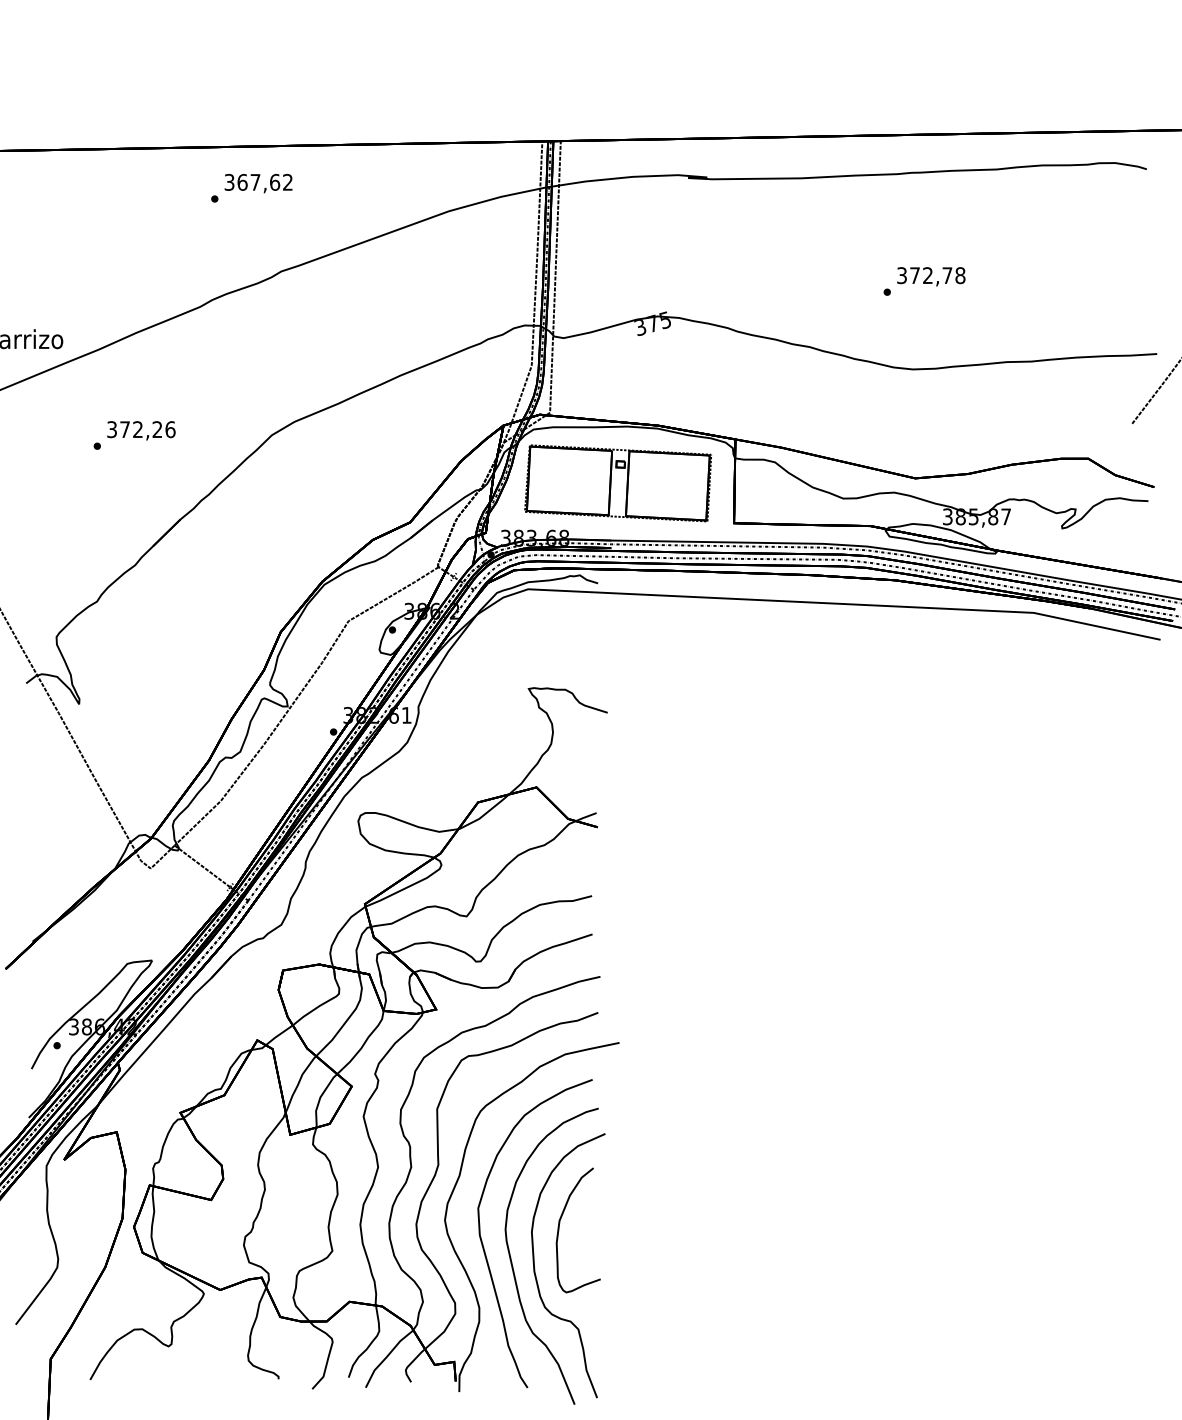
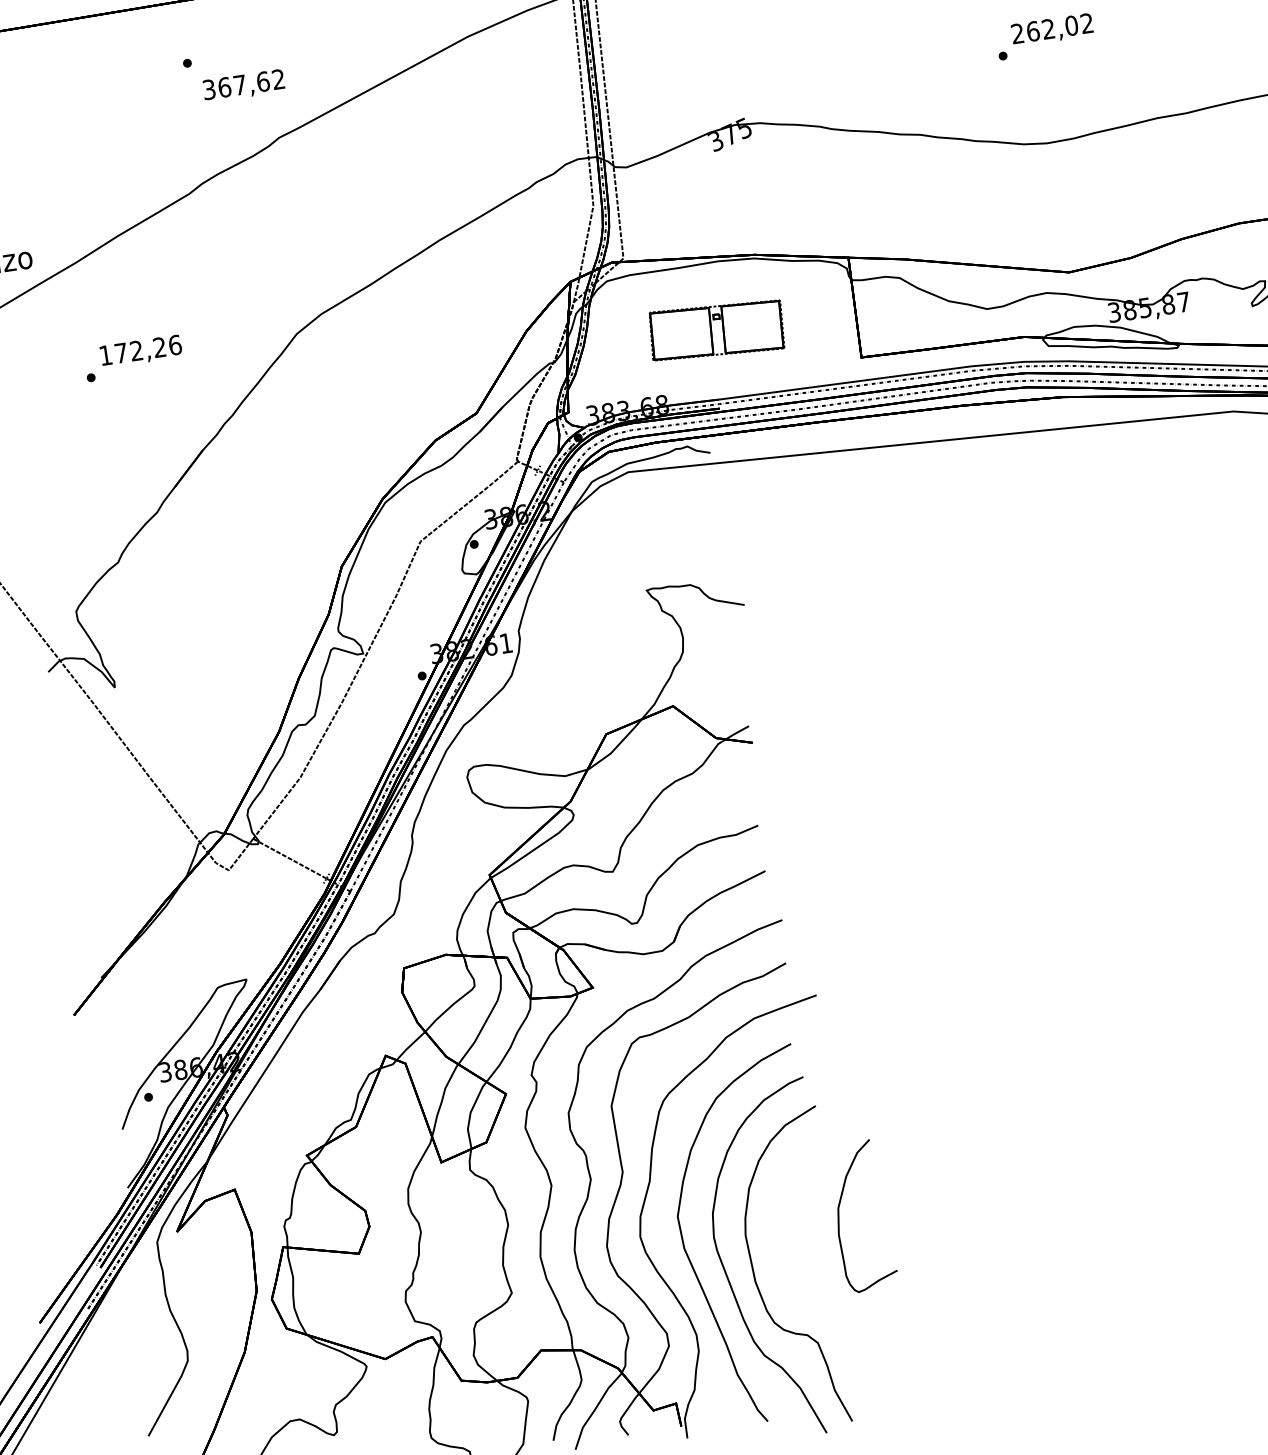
text: (258, 183) -> (243, 85), moved
text: (931, 275) -> (1052, 28), 372,78 -> 262,02
text: (111, 429) -> (105, 355), 372,26 -> 172,26
part: (617, 483) -> (716, 330), size x0.6
curve: (559, 1230) -> (839, 1219), moved

